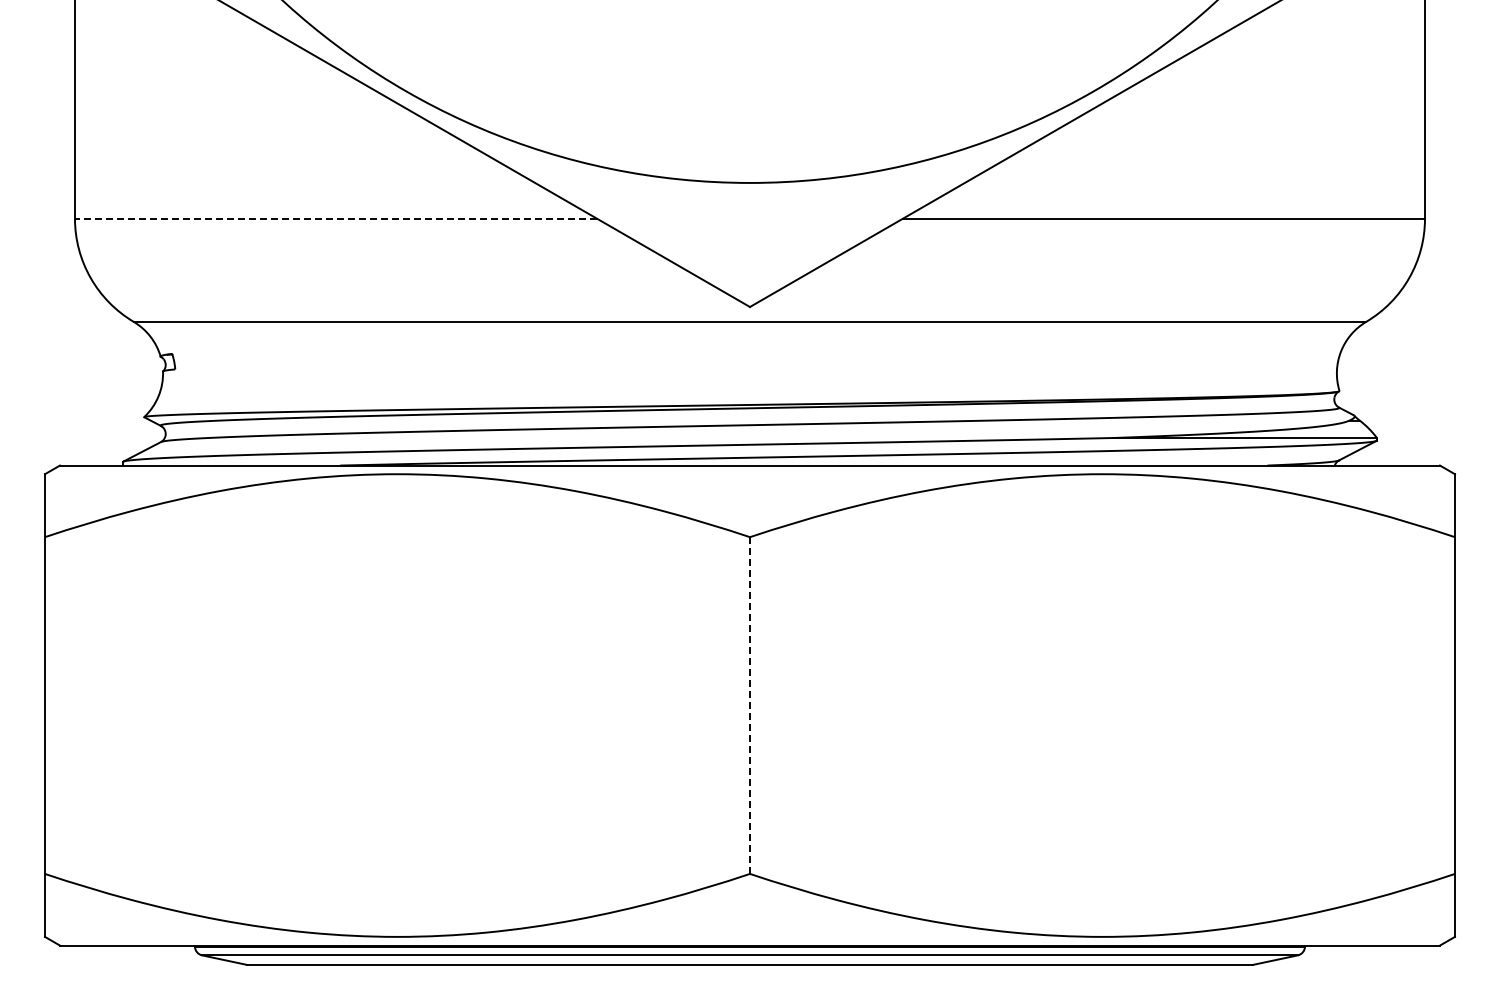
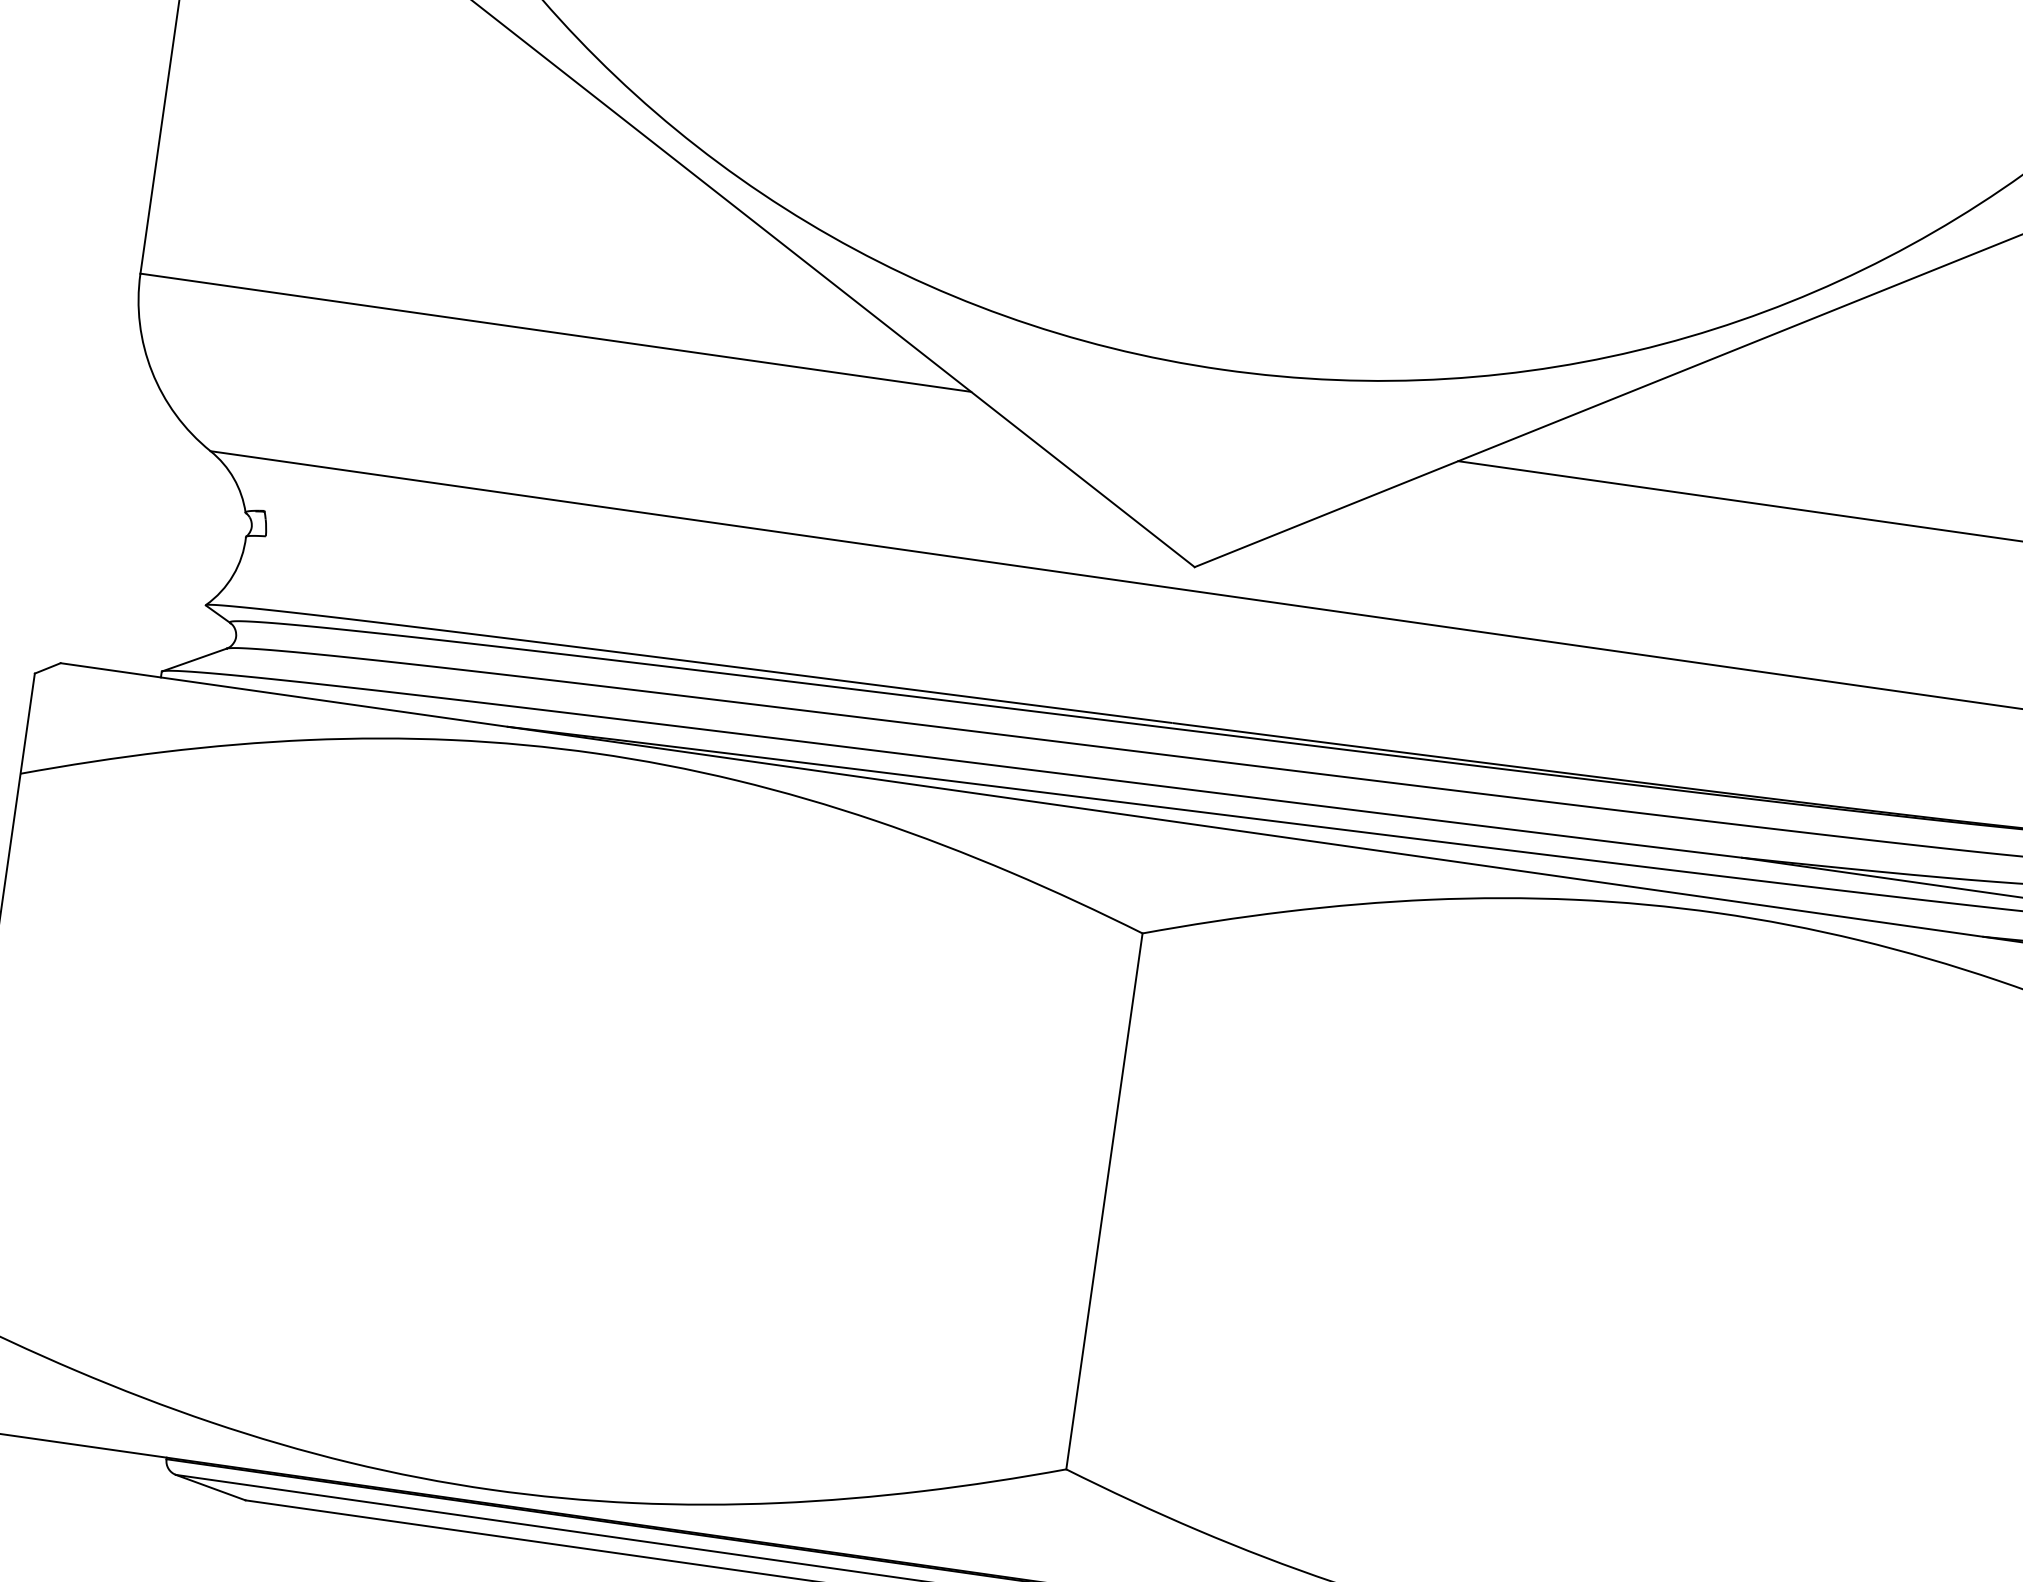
line: (335, 218) -> (555, 332), dashed -> solid
line: (749, 705) -> (1103, 1201), dashed -> solid

